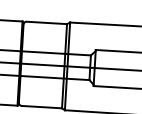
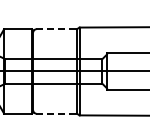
line: (47, 23) -> (57, 29), solid -> dashed
line: (42, 107) -> (57, 113), solid -> dashed

